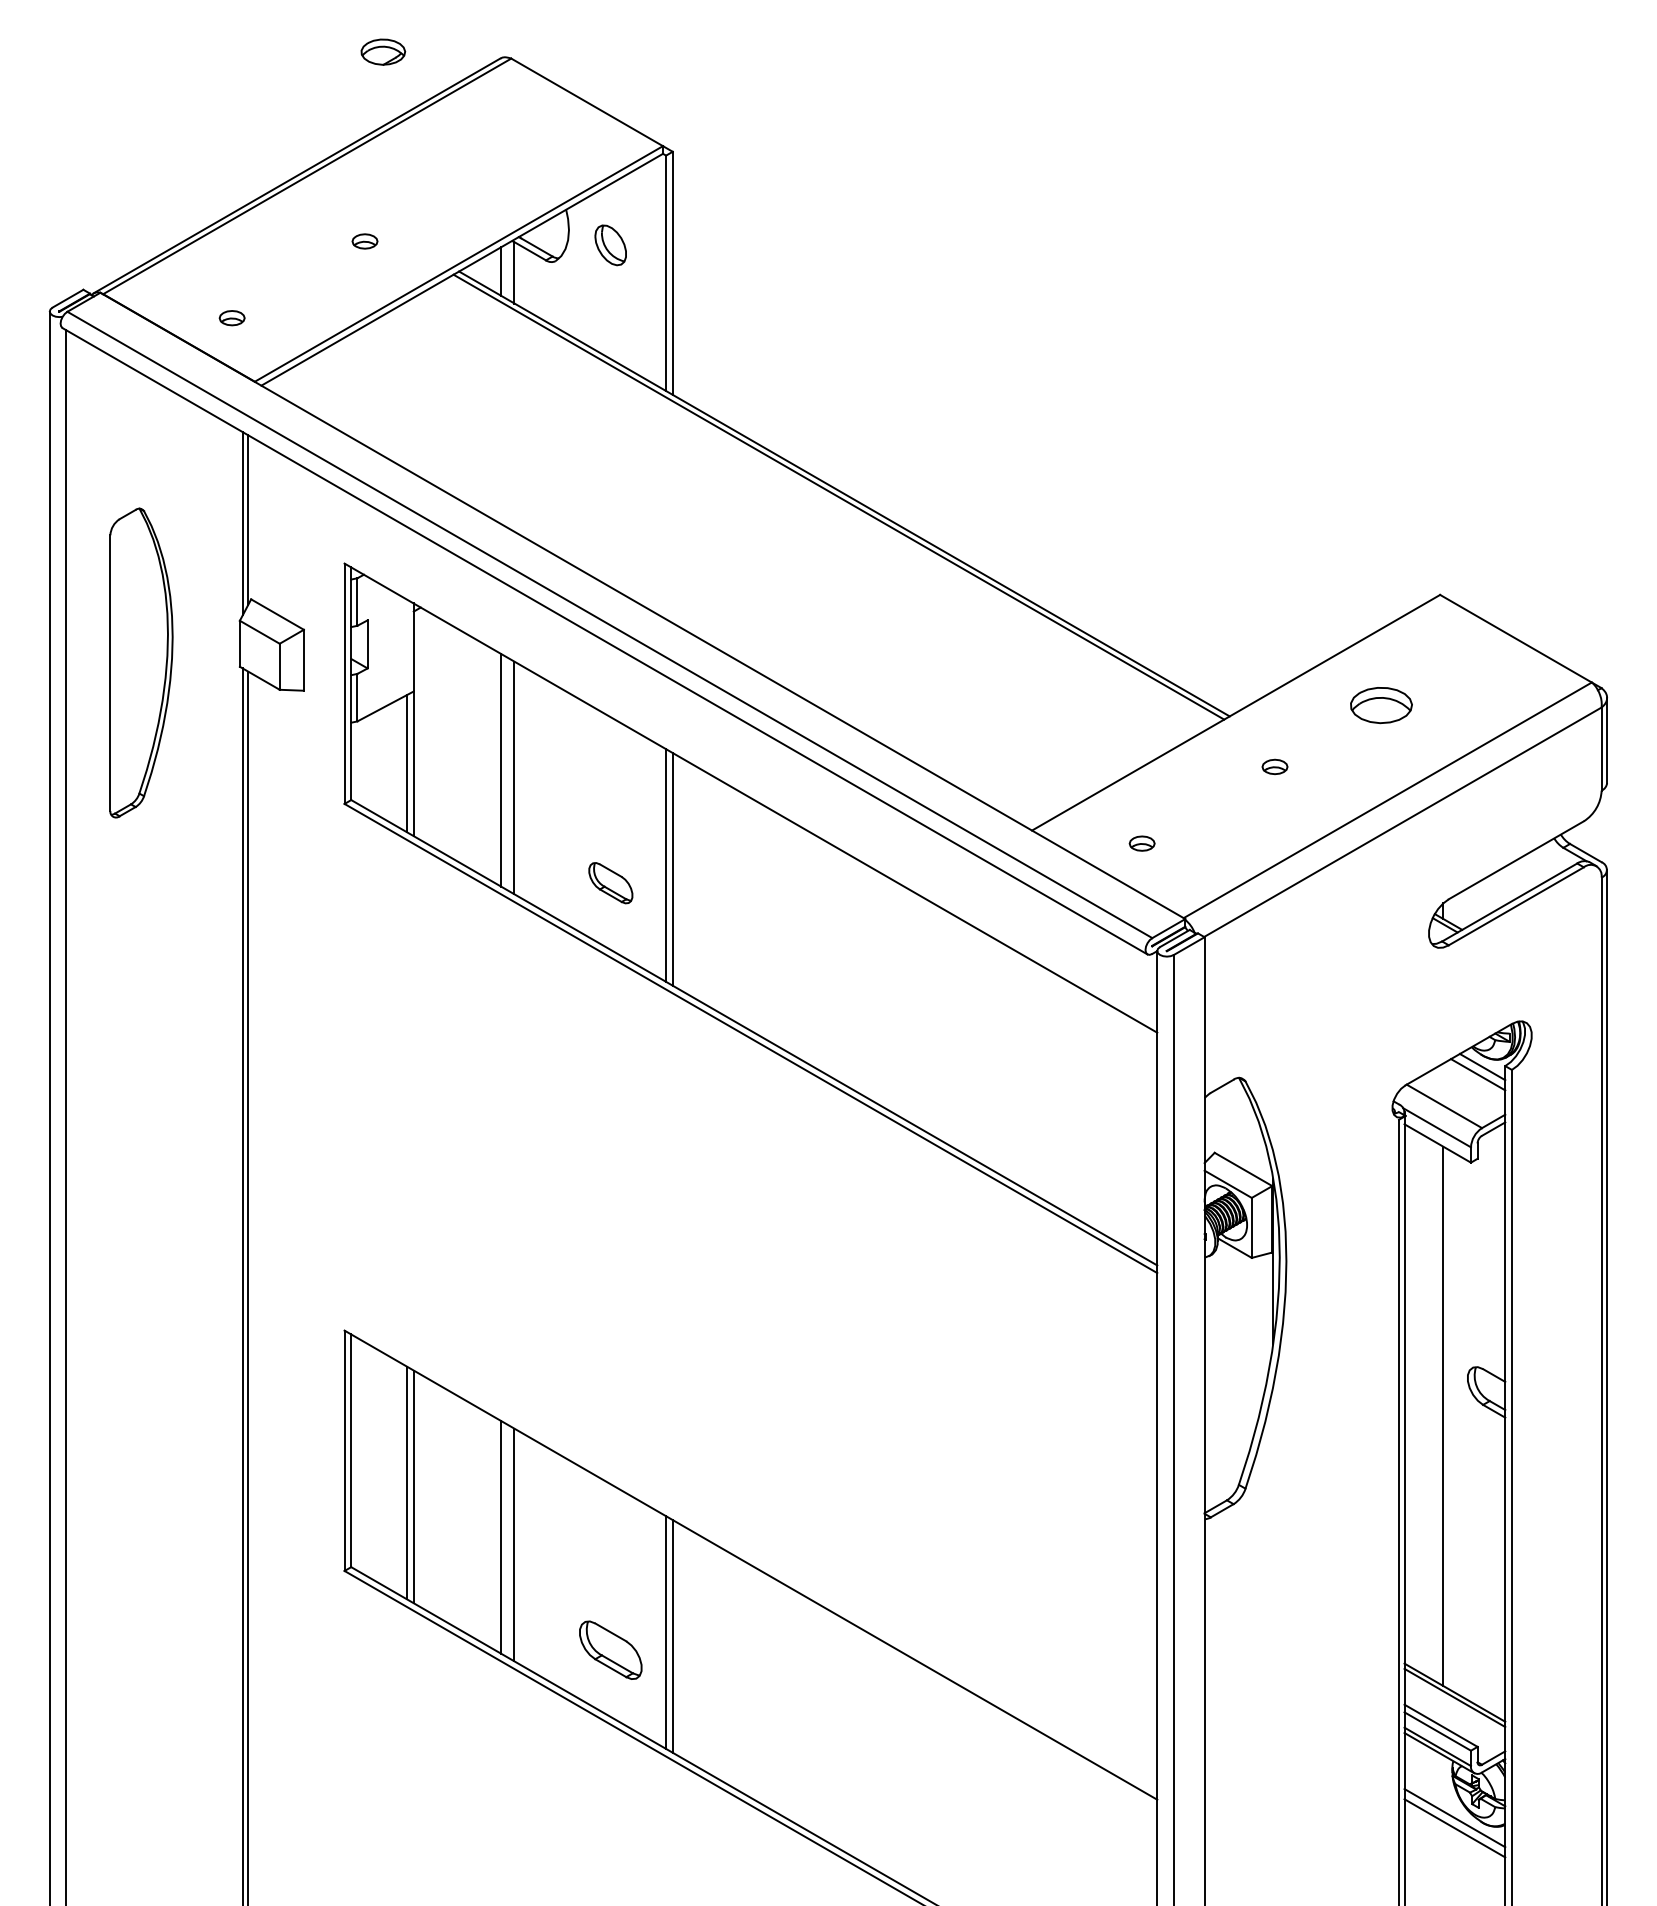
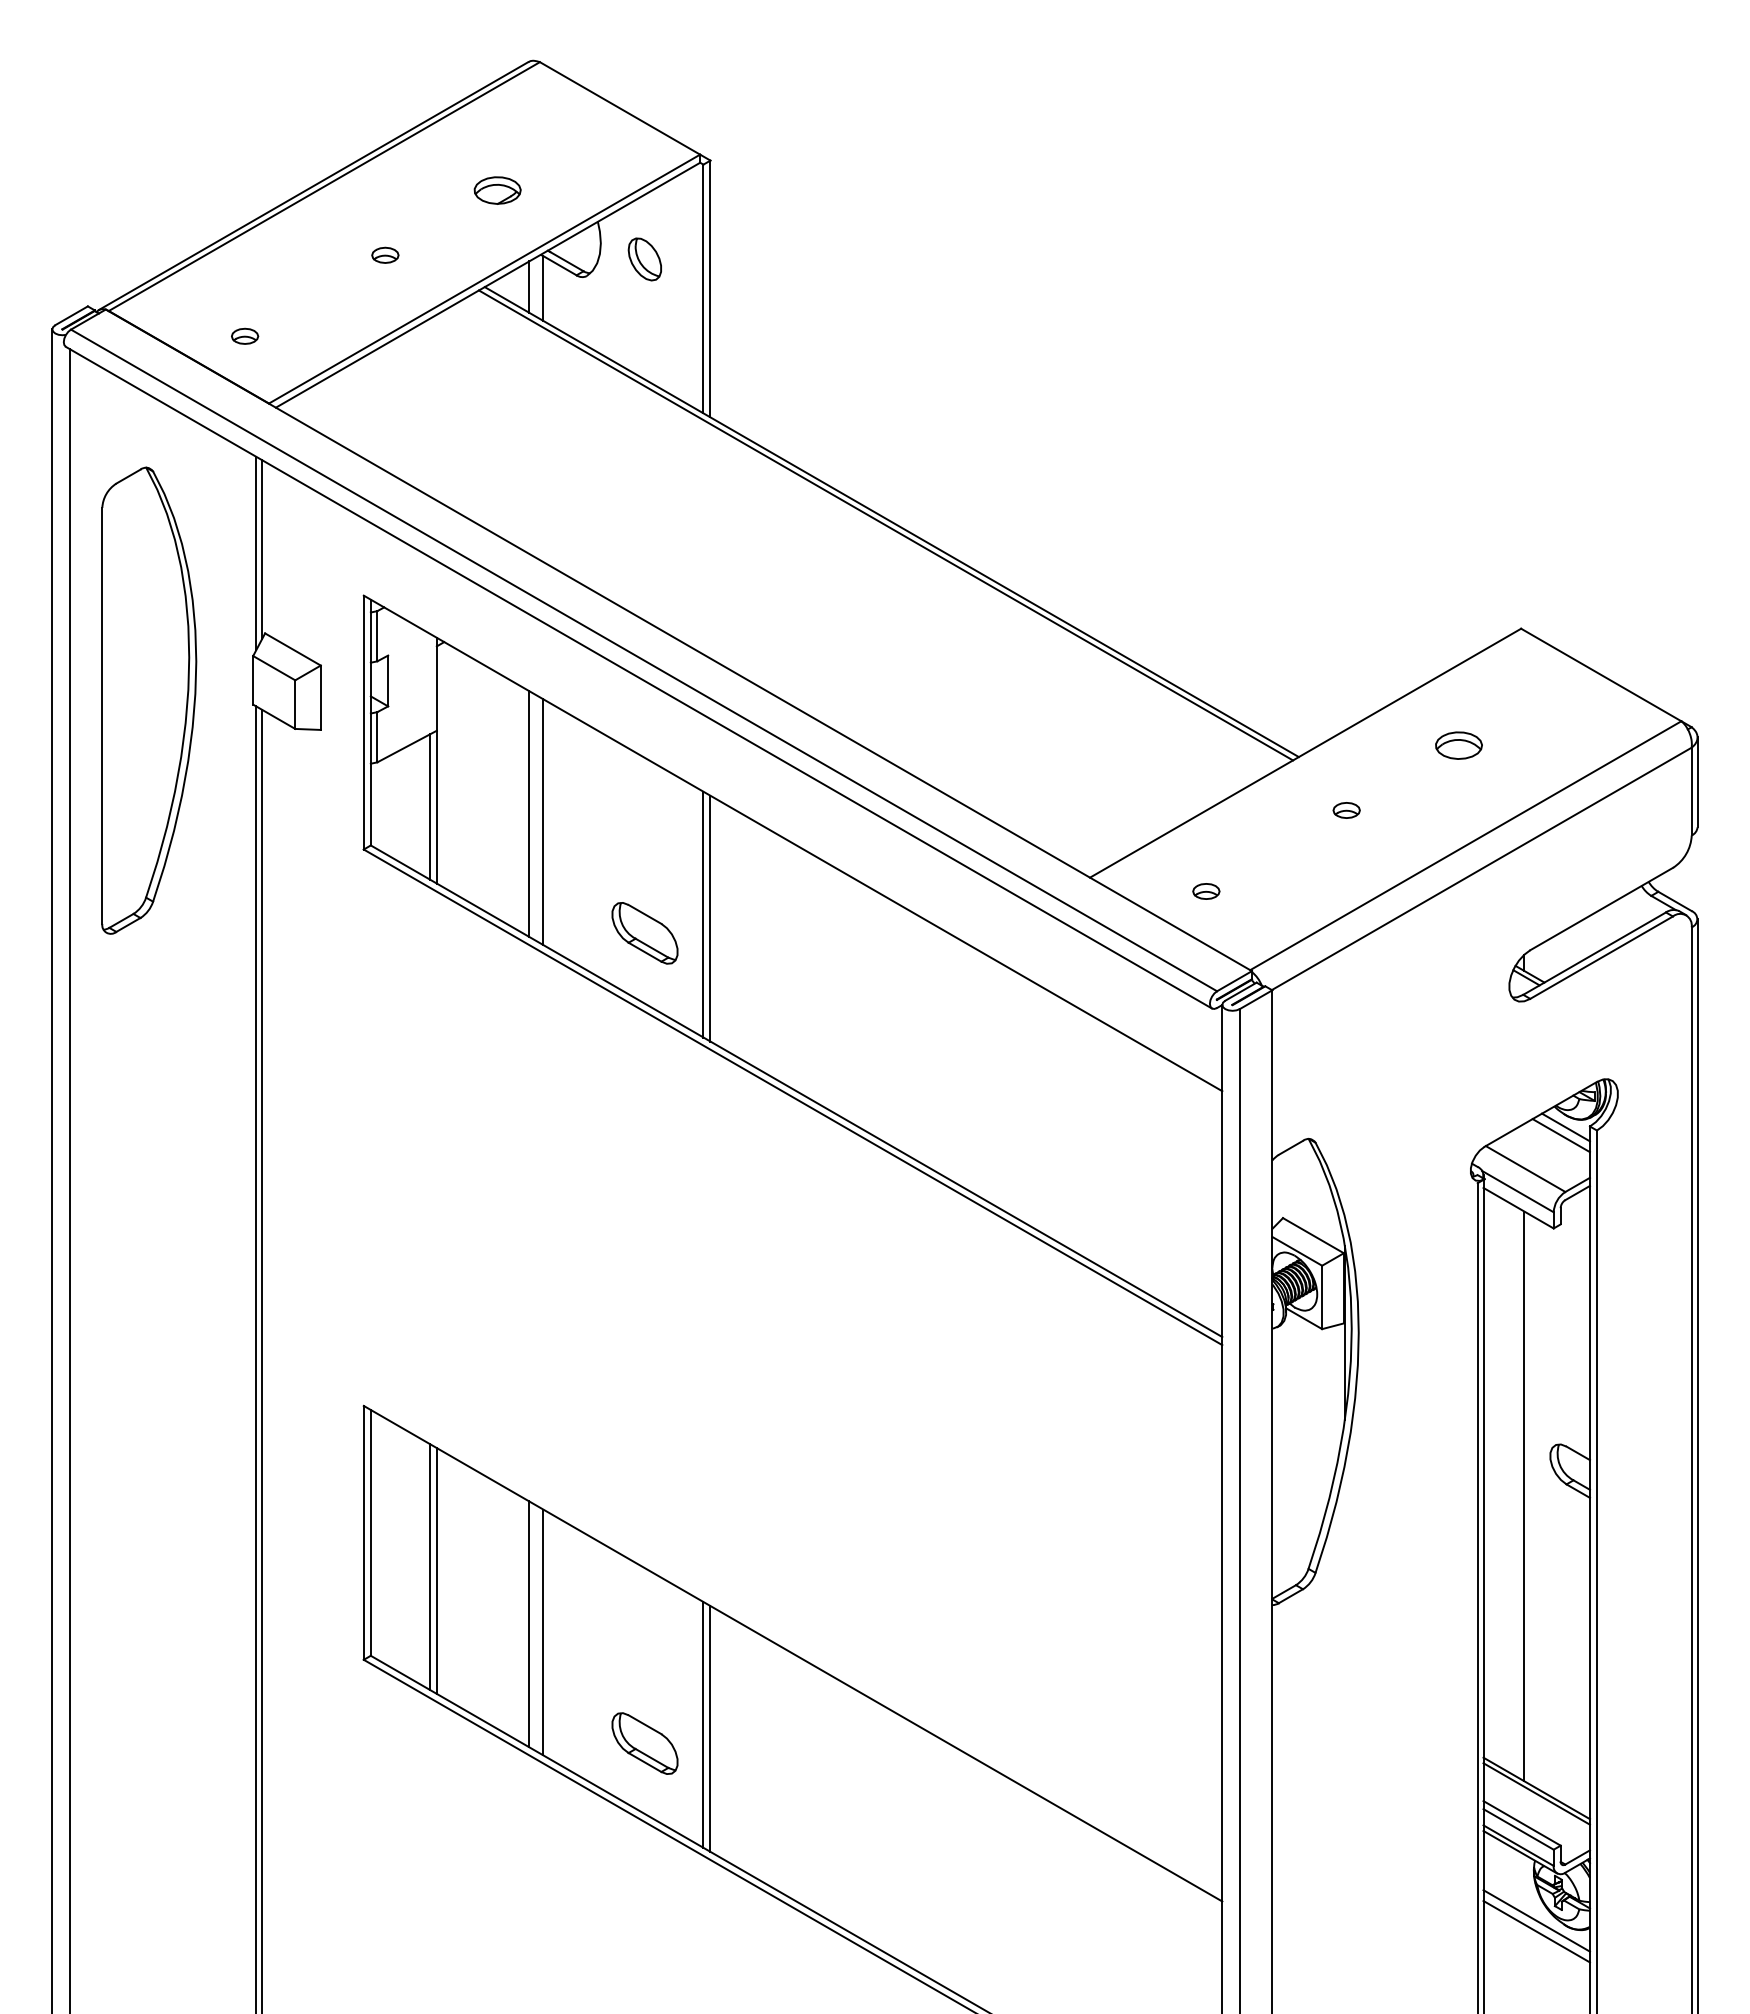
part: (383, 51) -> (497, 189), moved
part: (141, 662) -> (149, 700), size x1.43
part: (1380, 705) -> (1458, 745), size x0.71
part: (610, 882) -> (644, 932), size x1.43

